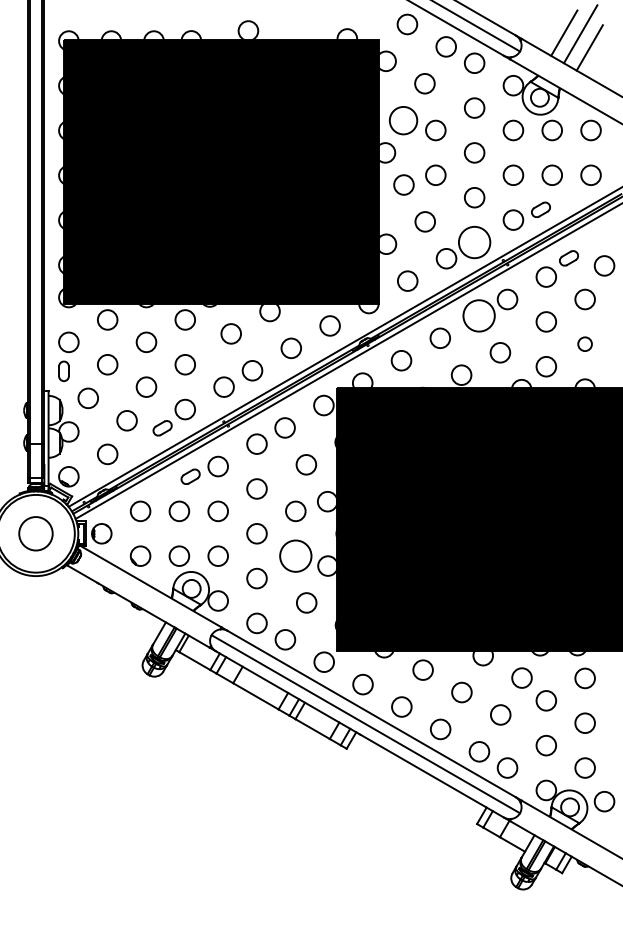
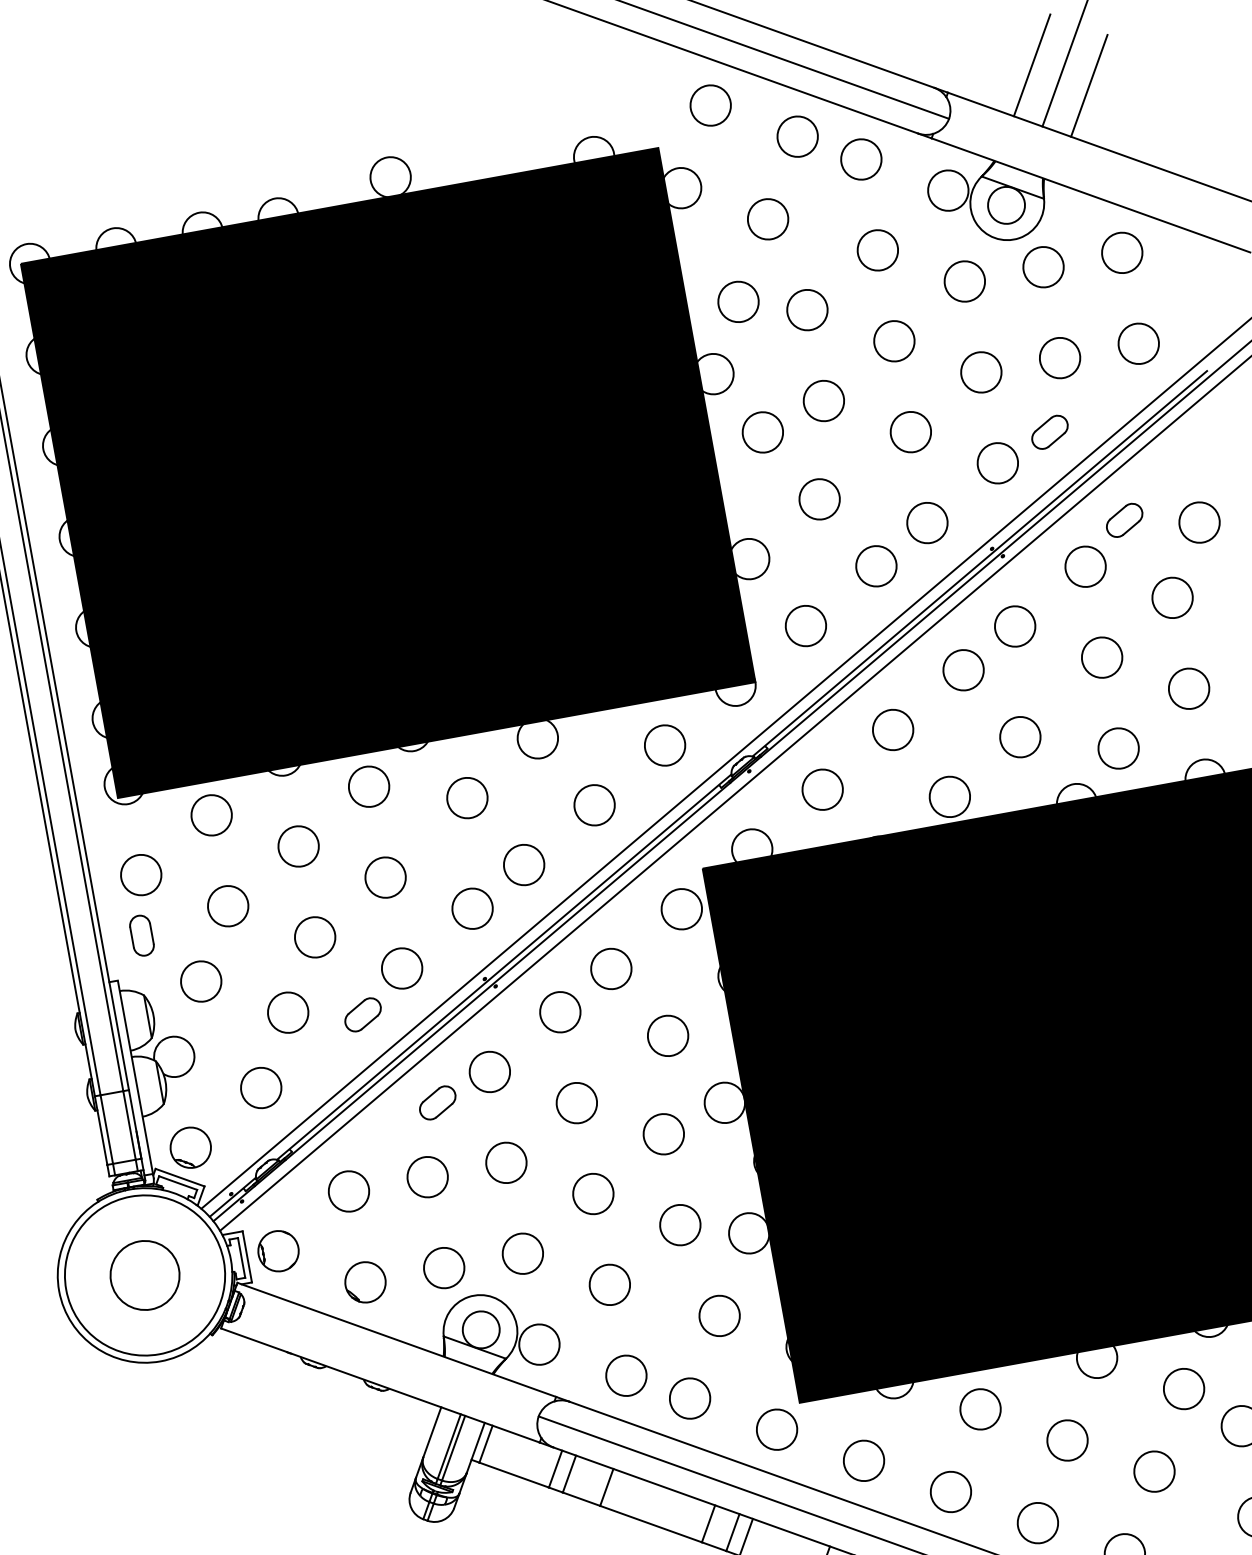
circle: (403, 120) -> (738, 301), size x0.71
circle: (474, 242) -> (927, 523), size x0.62
circle: (478, 315) -> (962, 669), size x0.62
circle: (584, 343) -> (1187, 687), size x1.43
circle: (295, 555) -> (679, 1223), size x0.62

